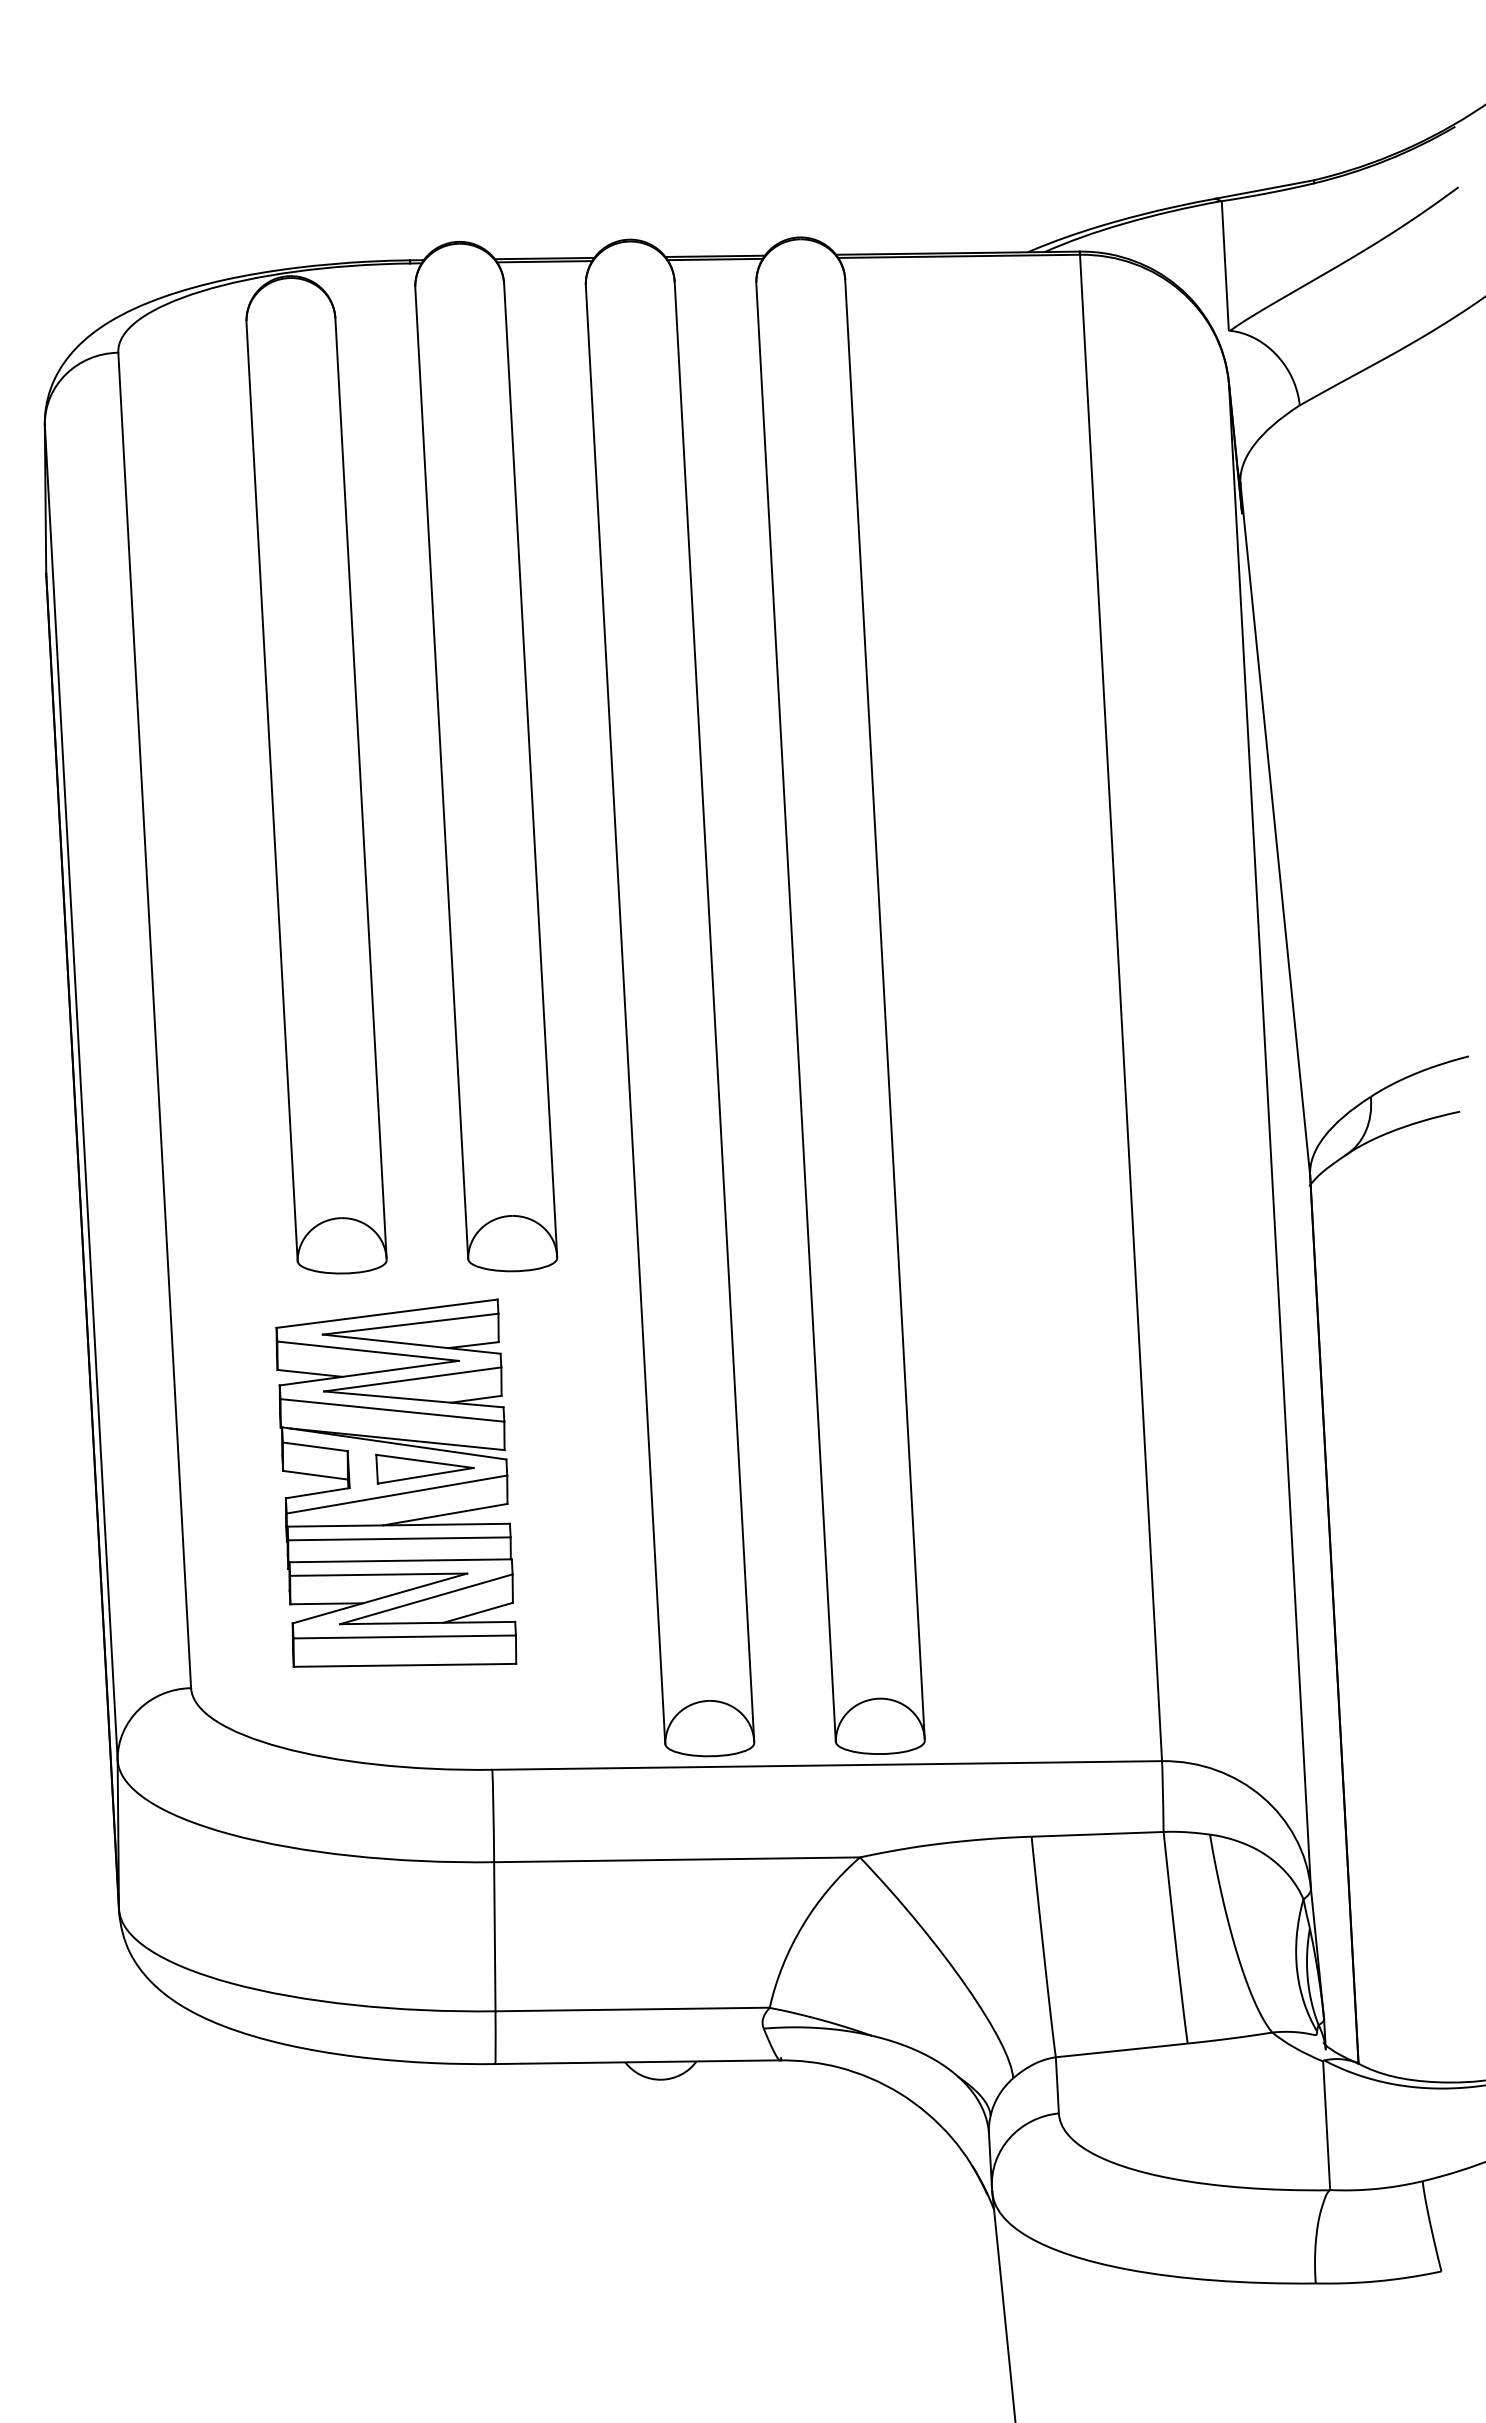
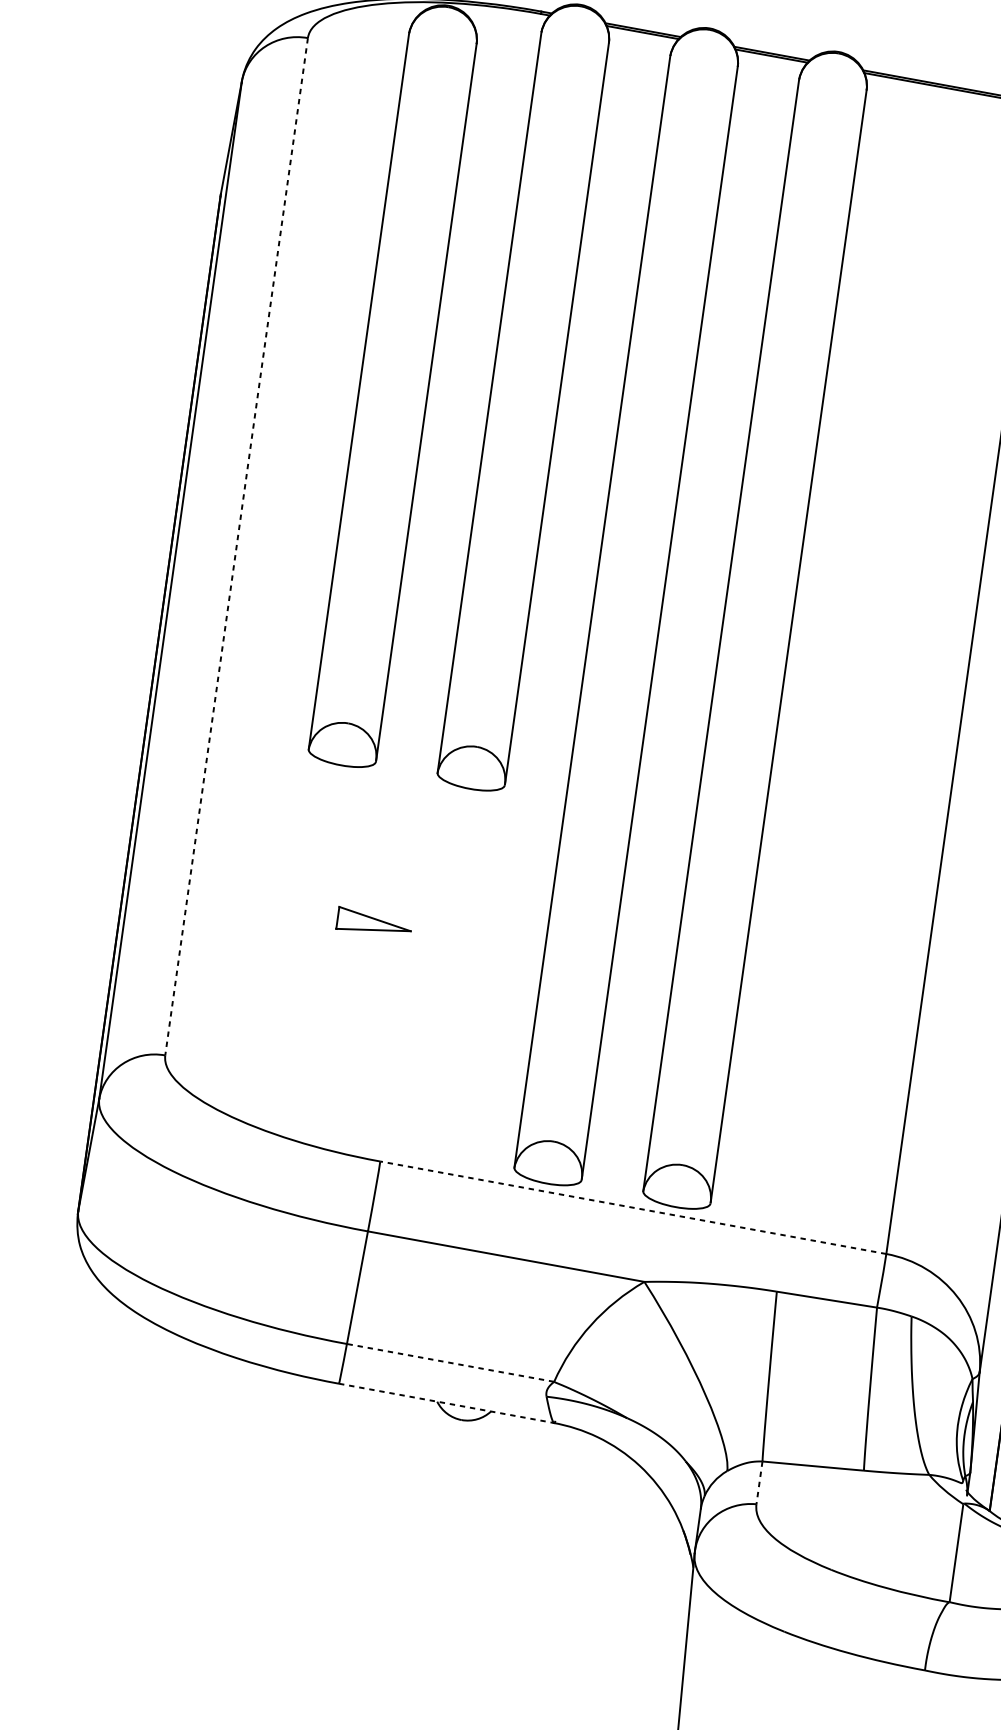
line: (154, 1020) -> (236, 546), solid -> dashed
part: (396, 1482) -> (350, 930), removed
line: (827, 1765) -> (633, 1207), solid -> dashed
line: (632, 2009) -> (450, 1362), solid -> dashed
line: (638, 2062) -> (447, 1403), solid -> dashed
line: (1057, 2085) -> (759, 1483), solid -> dashed

